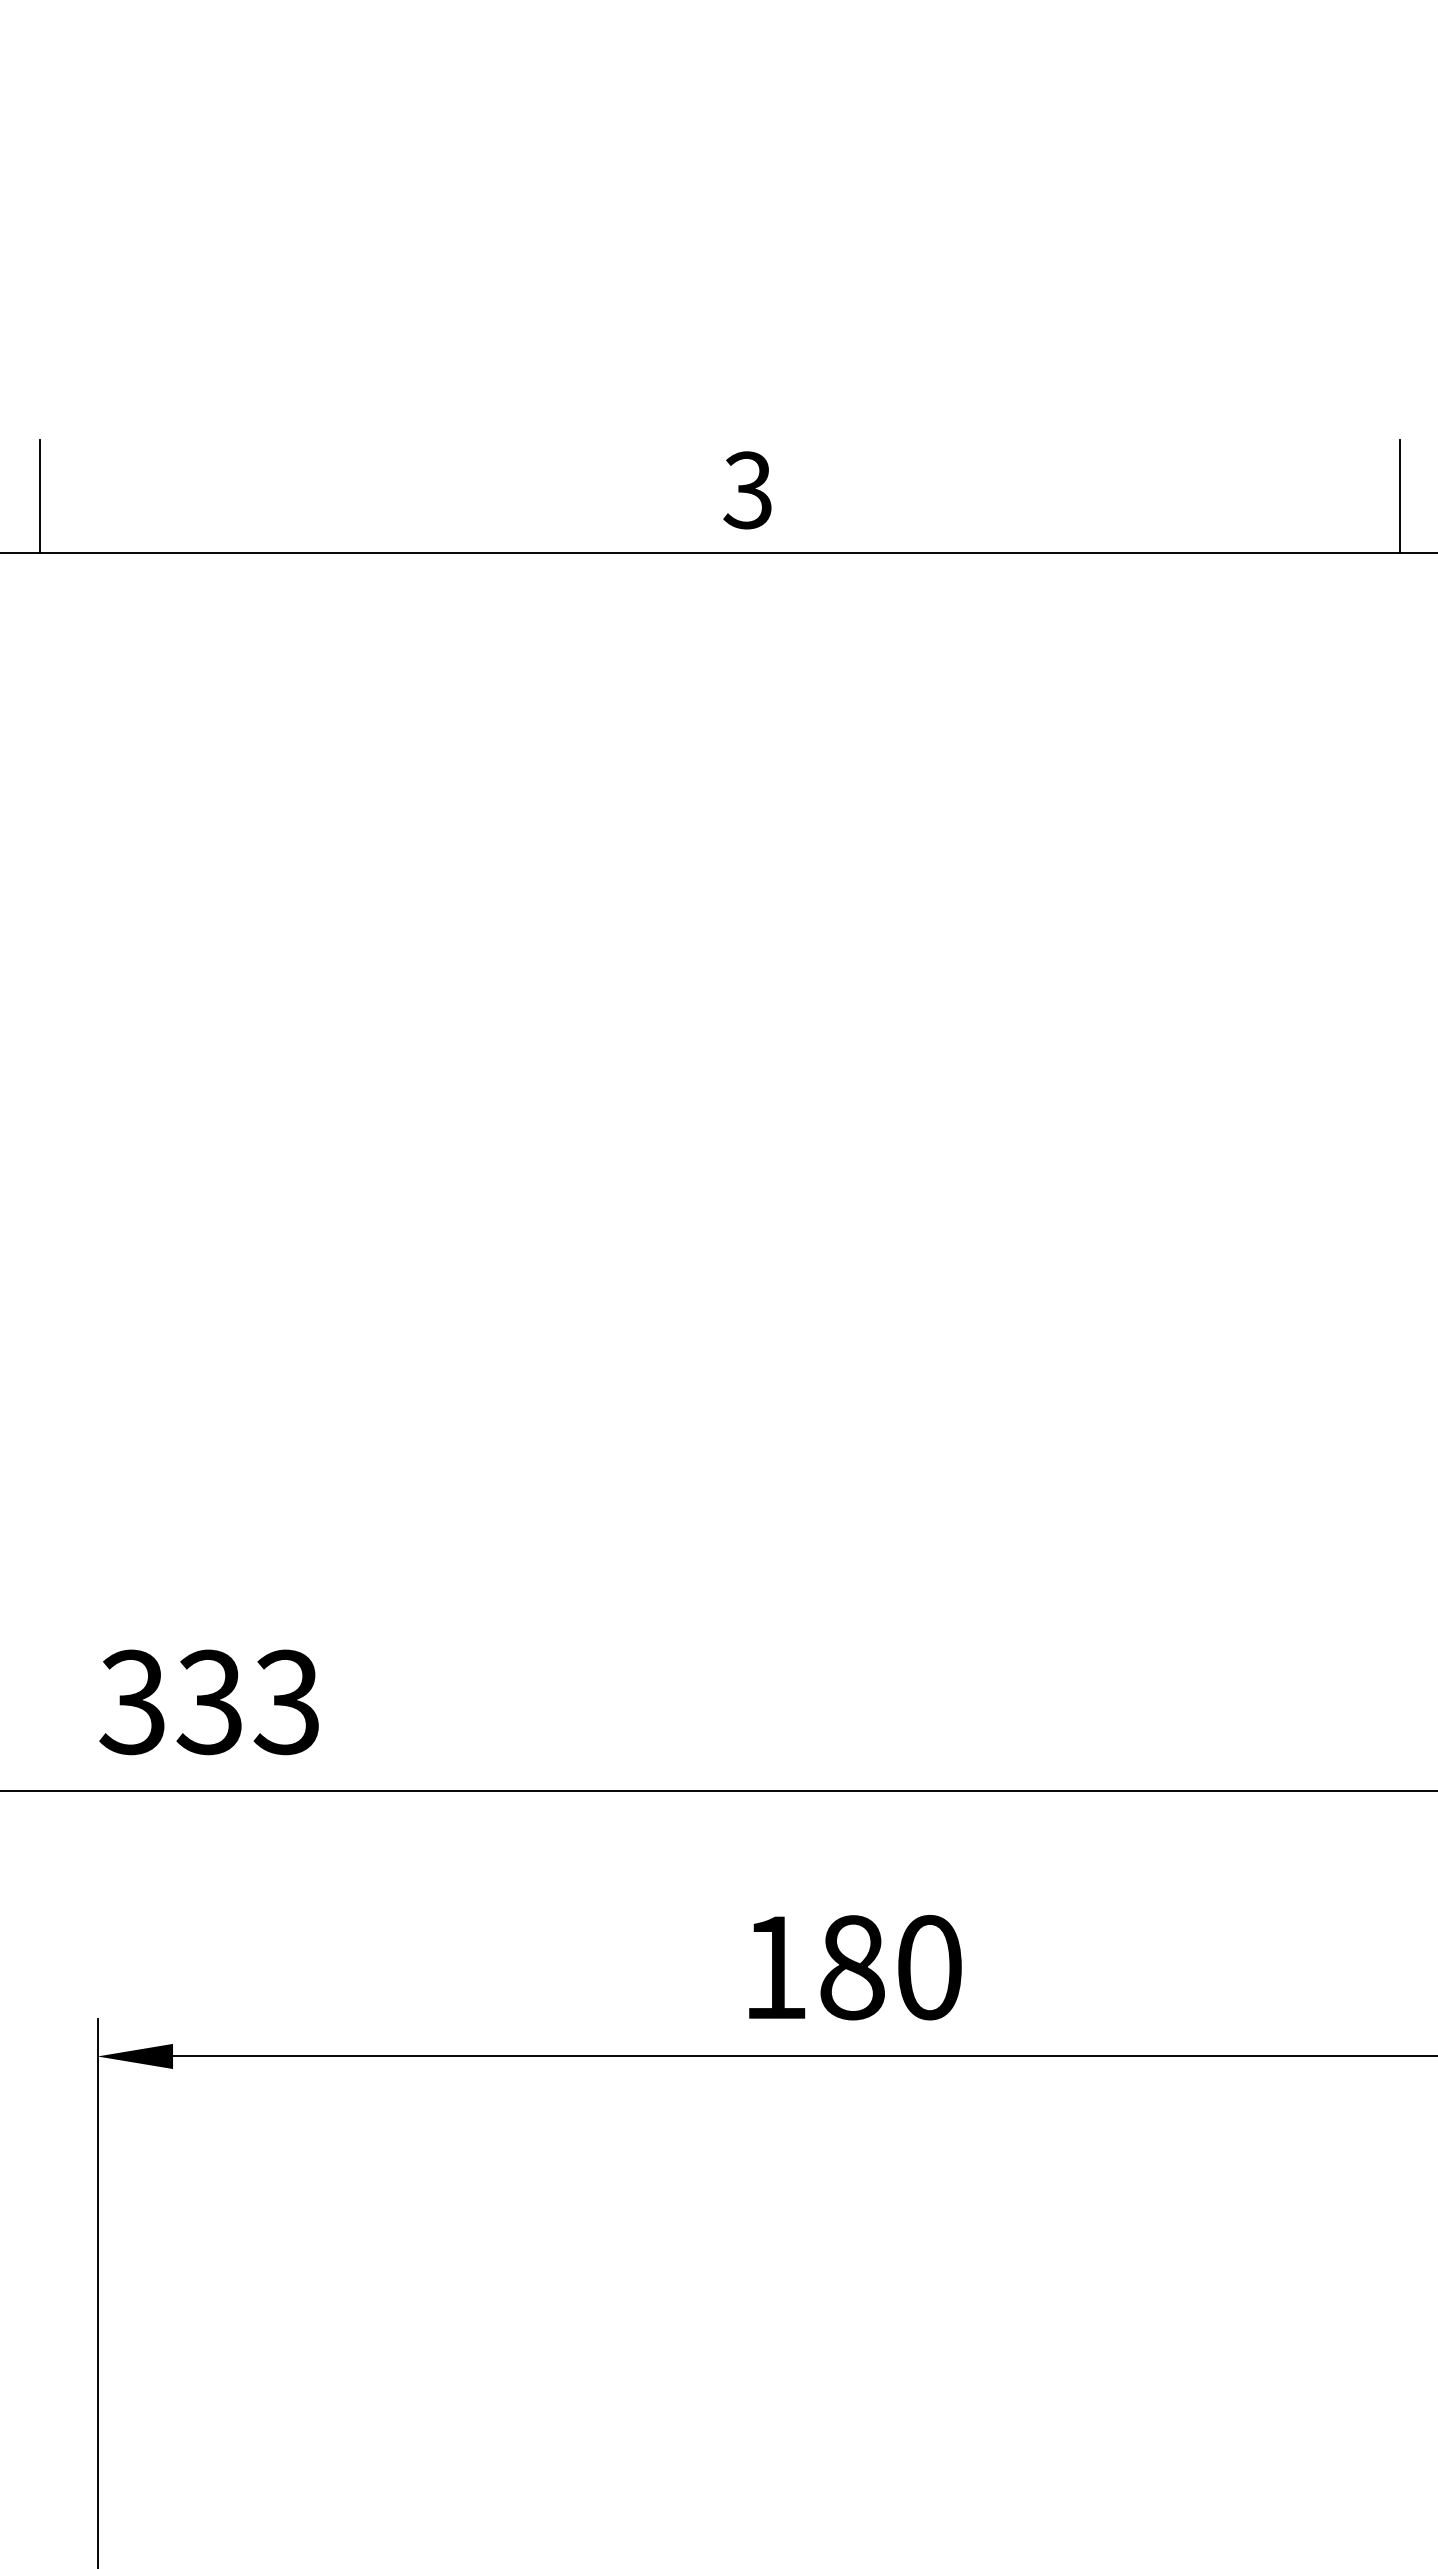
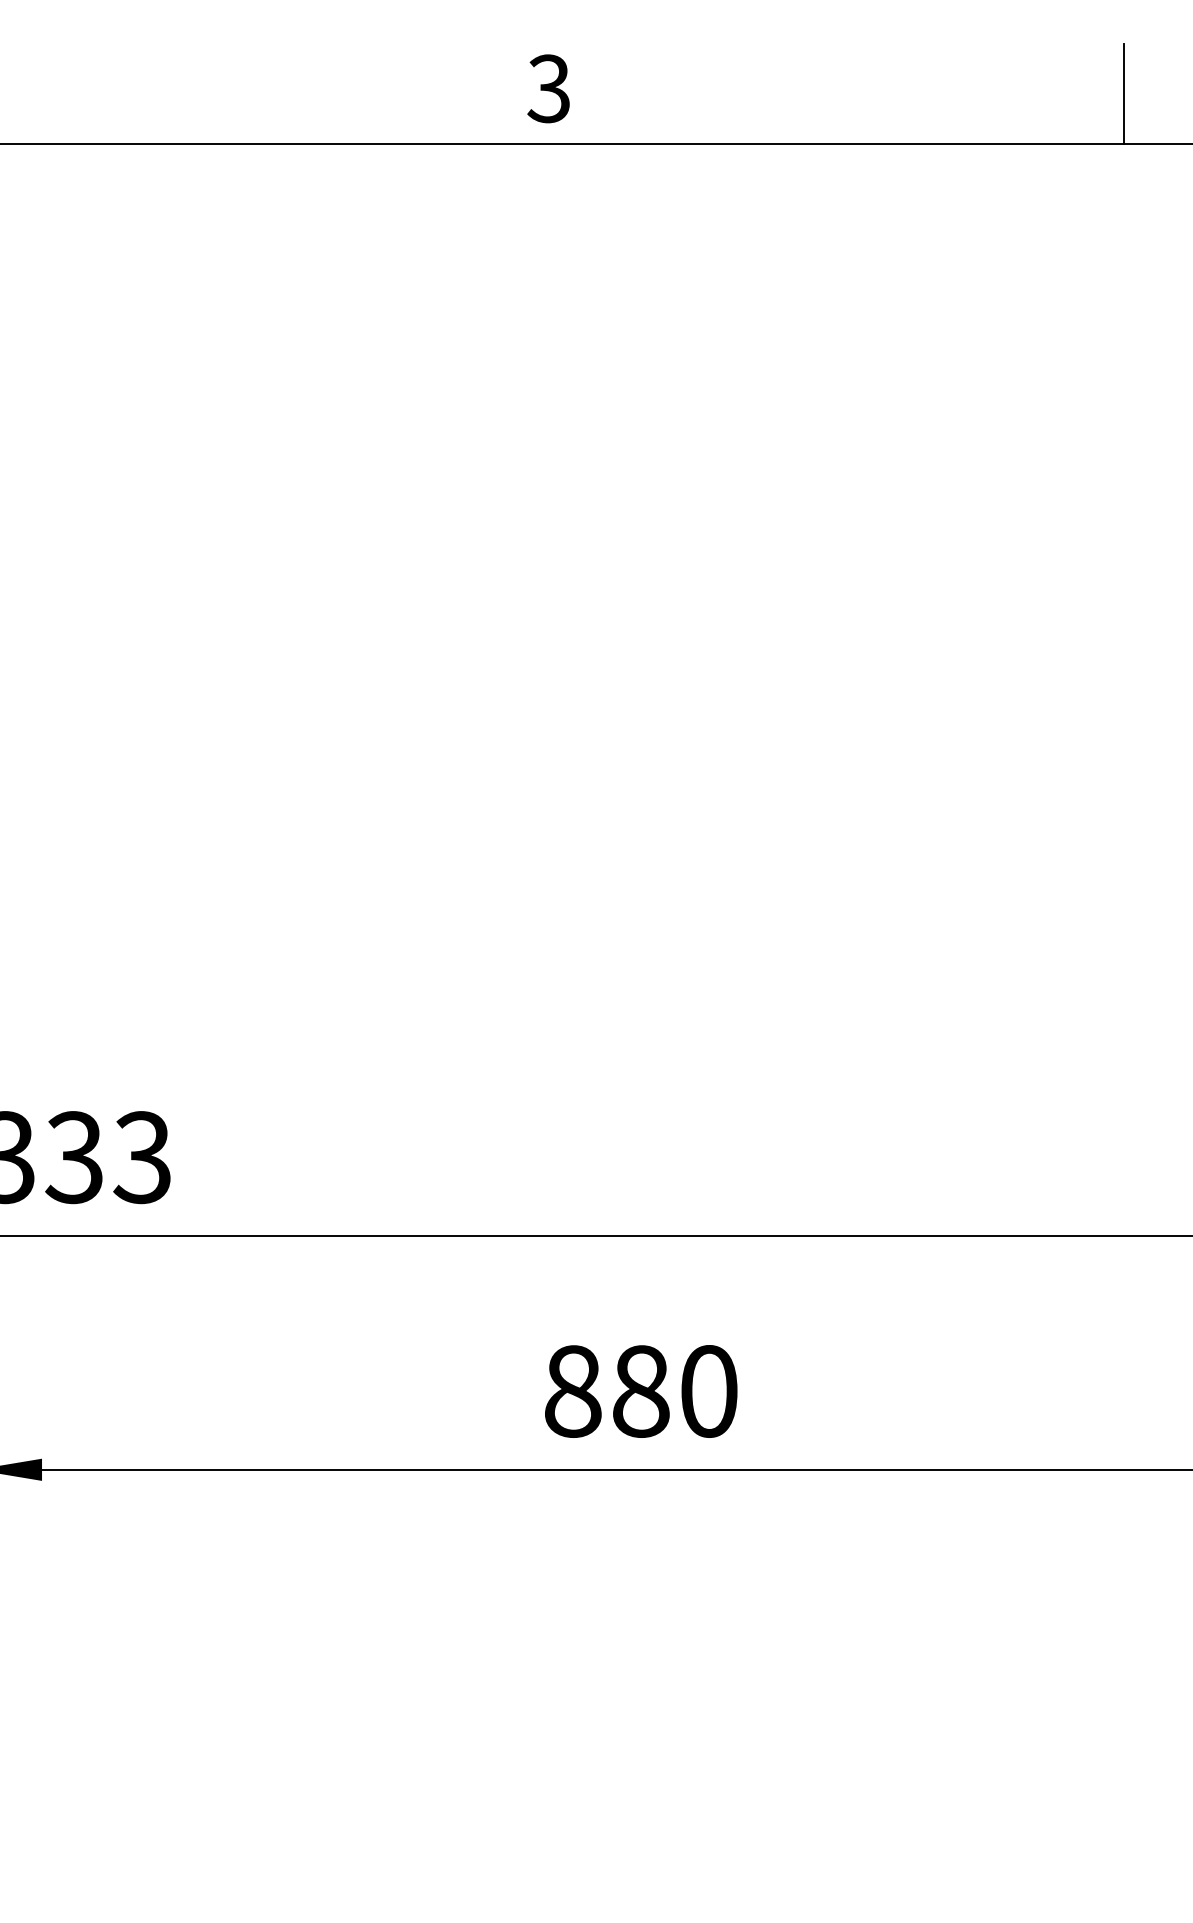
text: (775, 1967) -> (573, 1391), 180 -> 880

